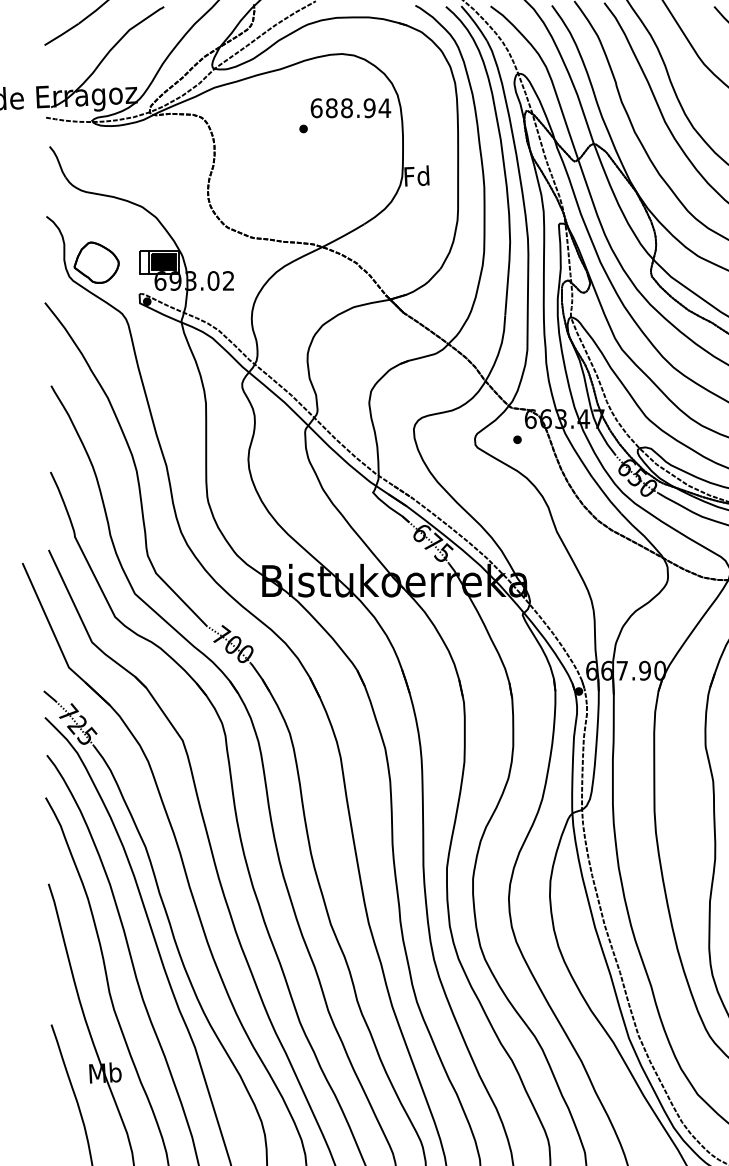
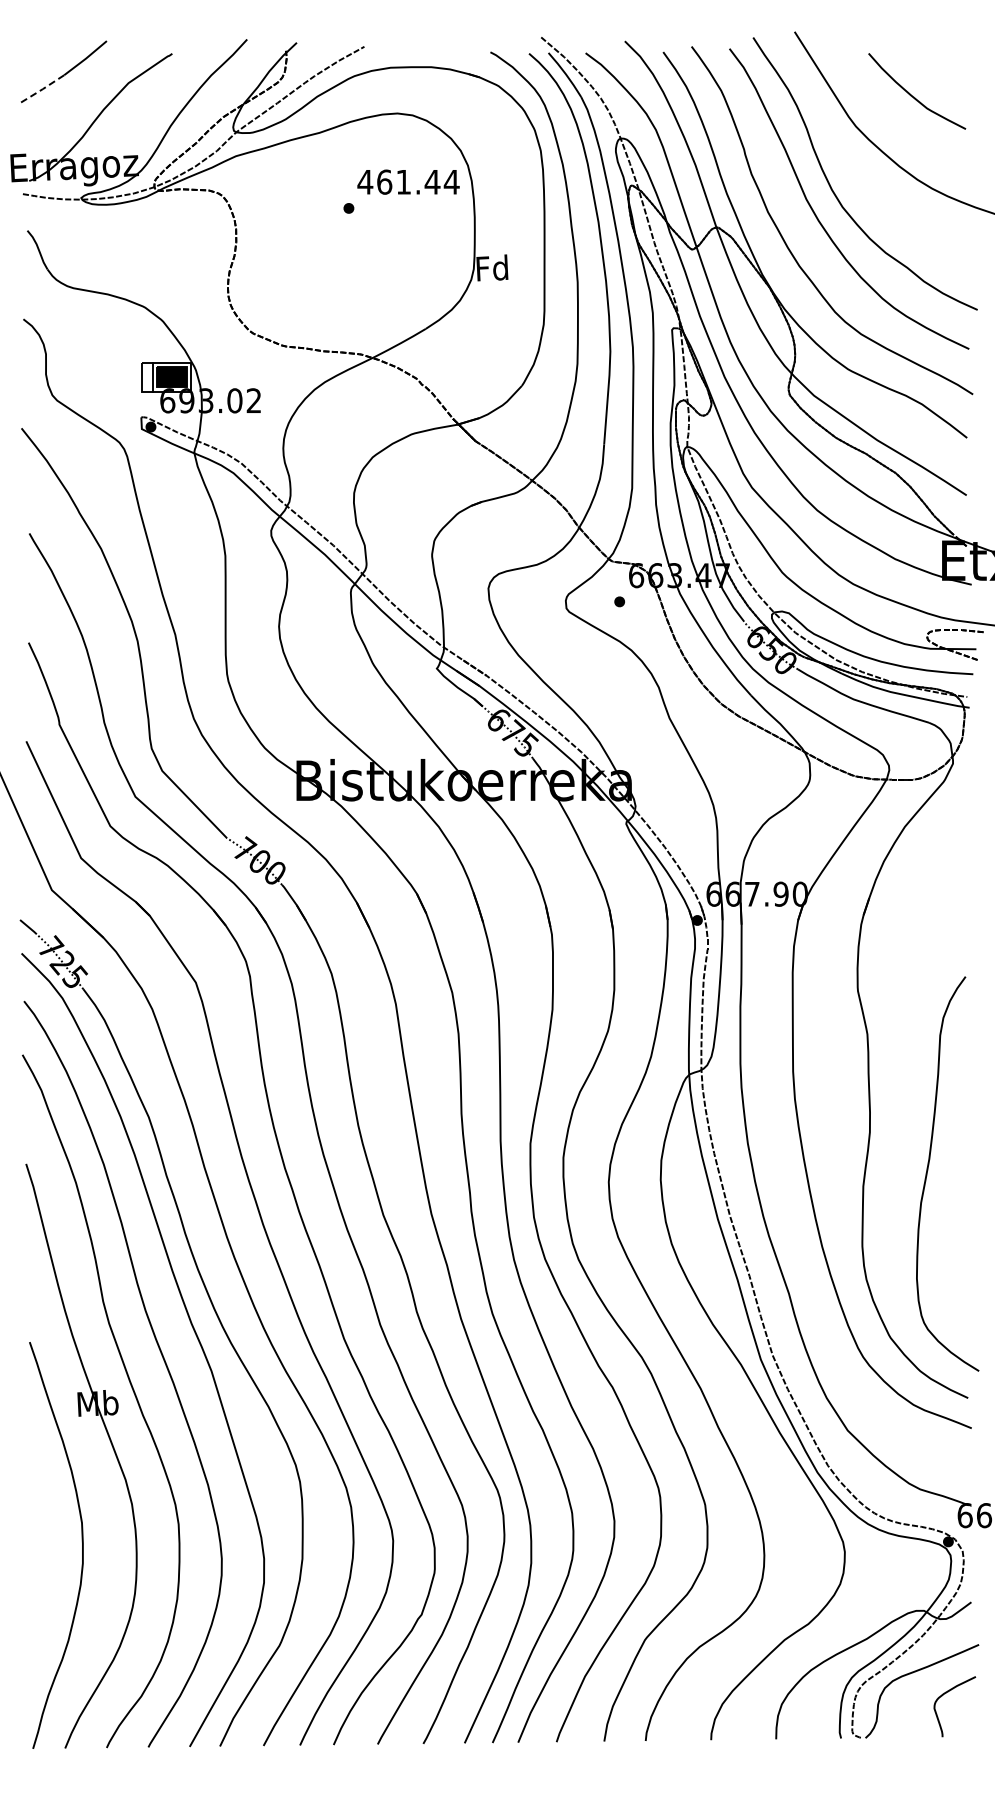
line: (61, 35) -> (42, 89), solid -> dashed
text: (342, 107) -> (398, 181), 688.94 -> 461.44
part: (96, 262) -> (86, 377), removed

